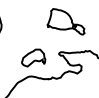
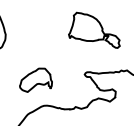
part: (33, 57) -> (35, 79), moved

